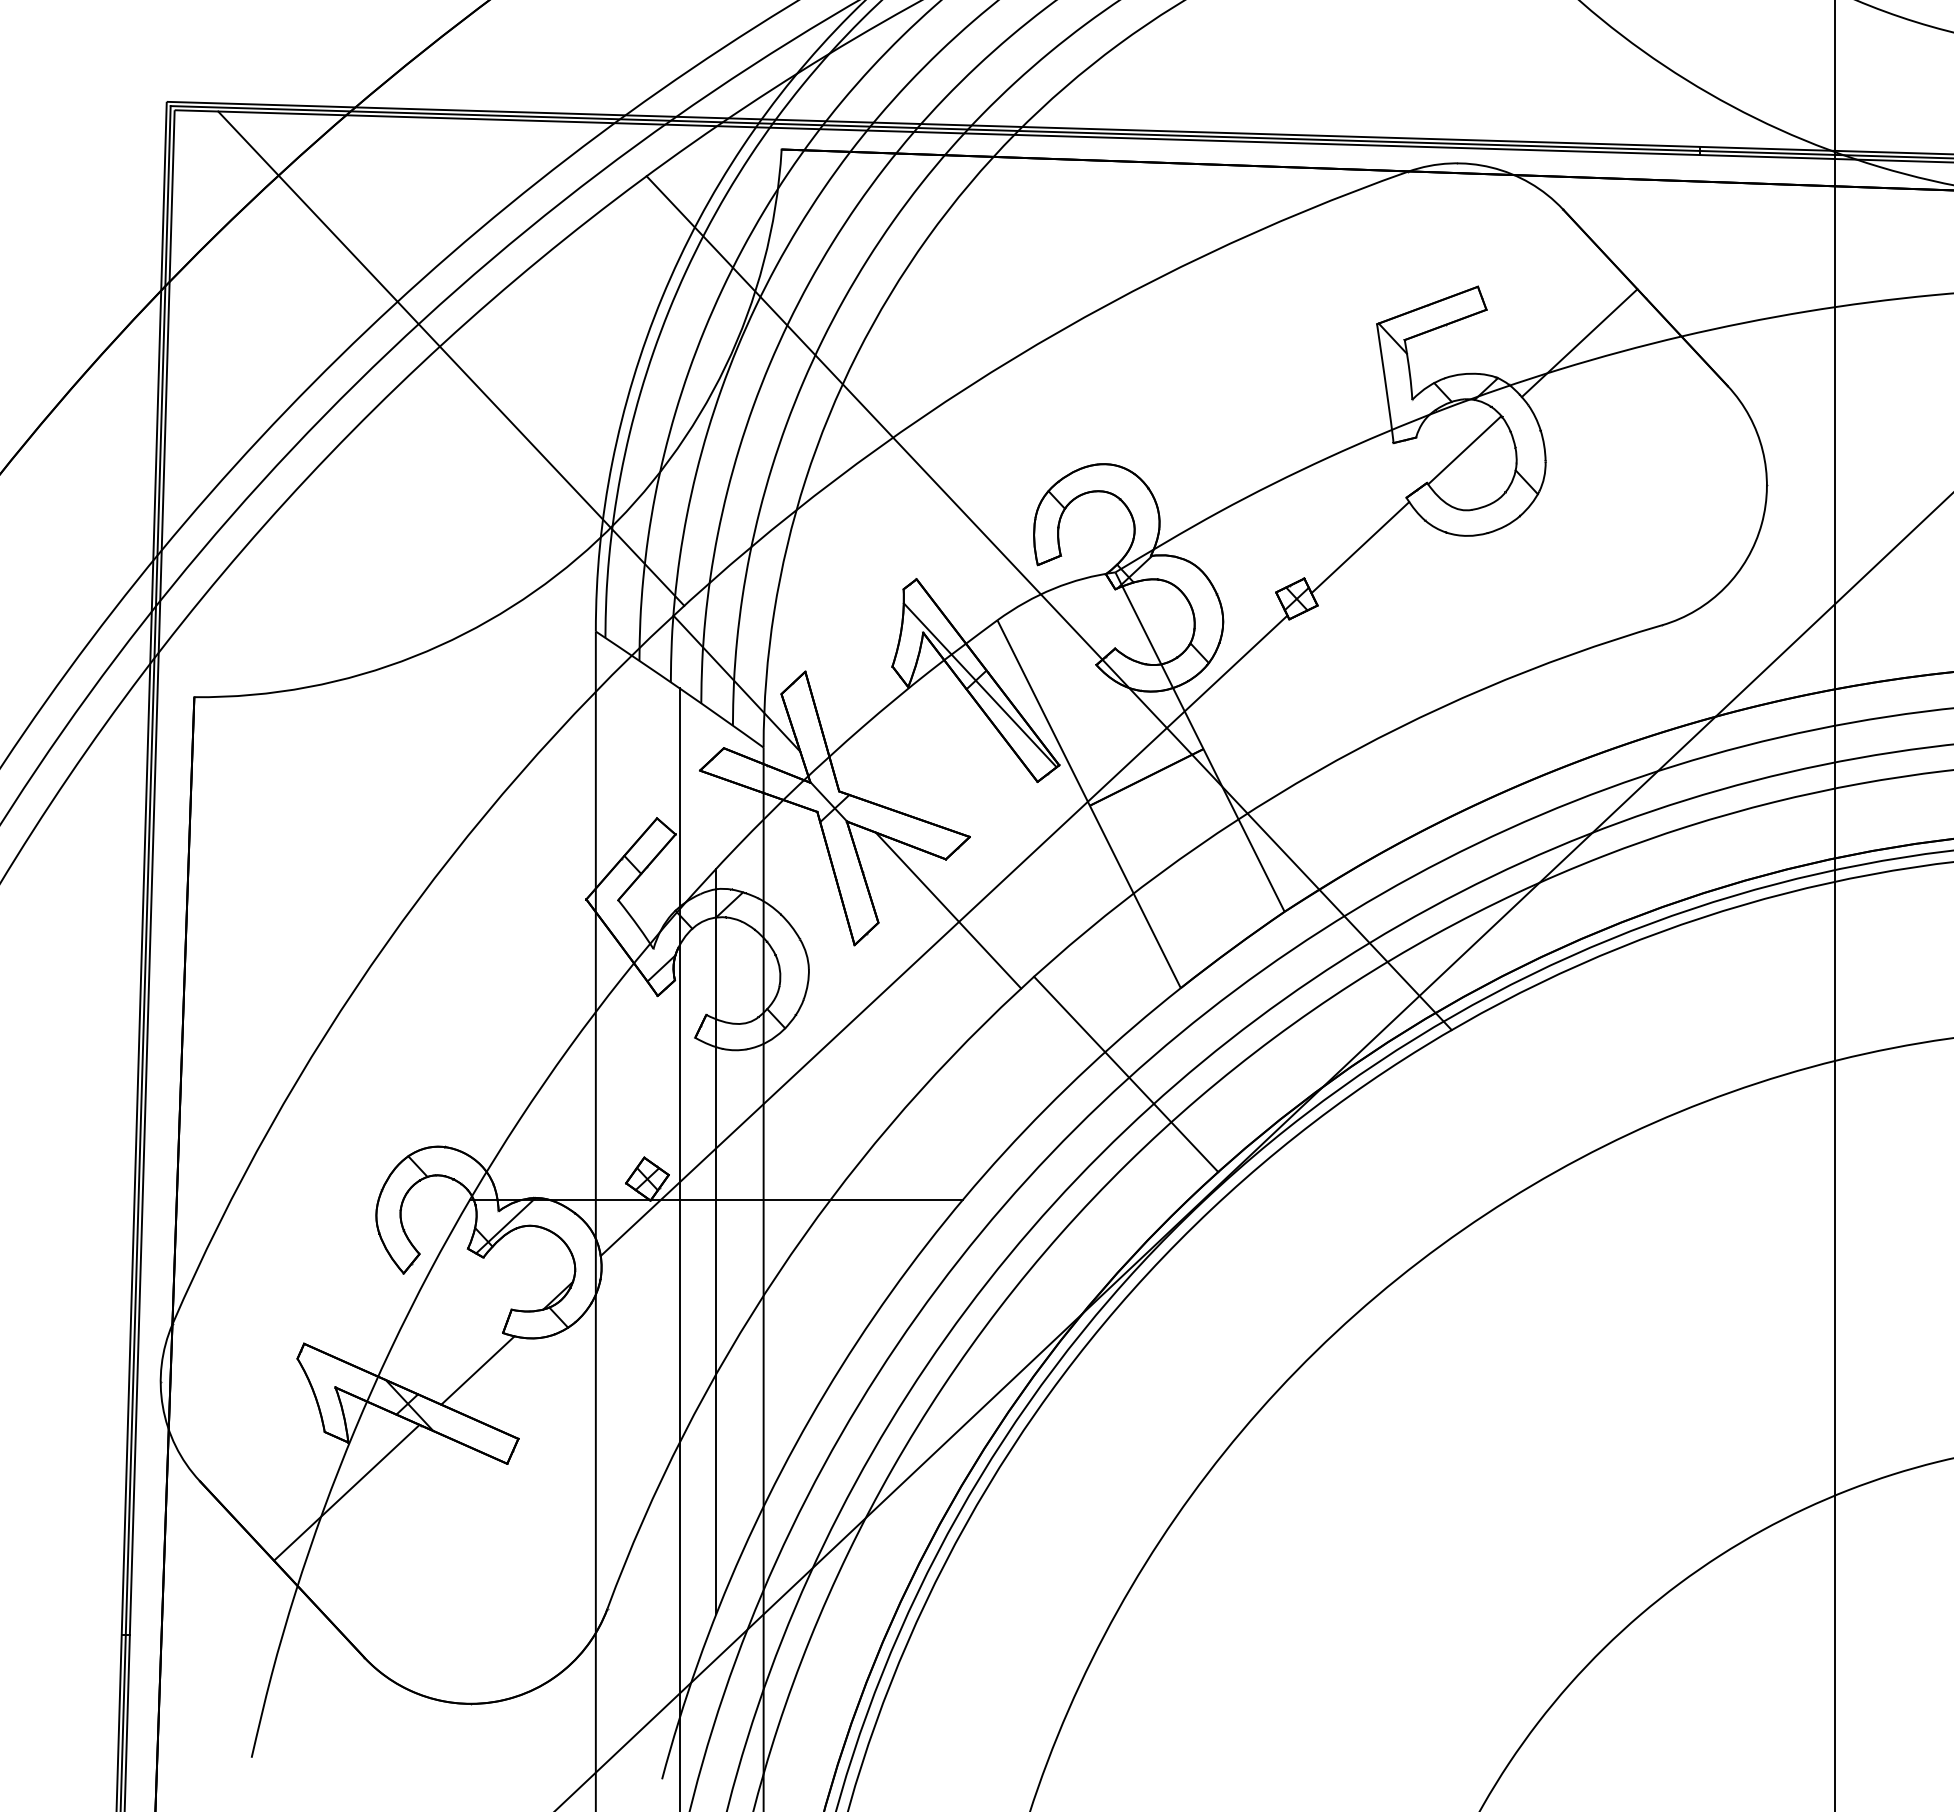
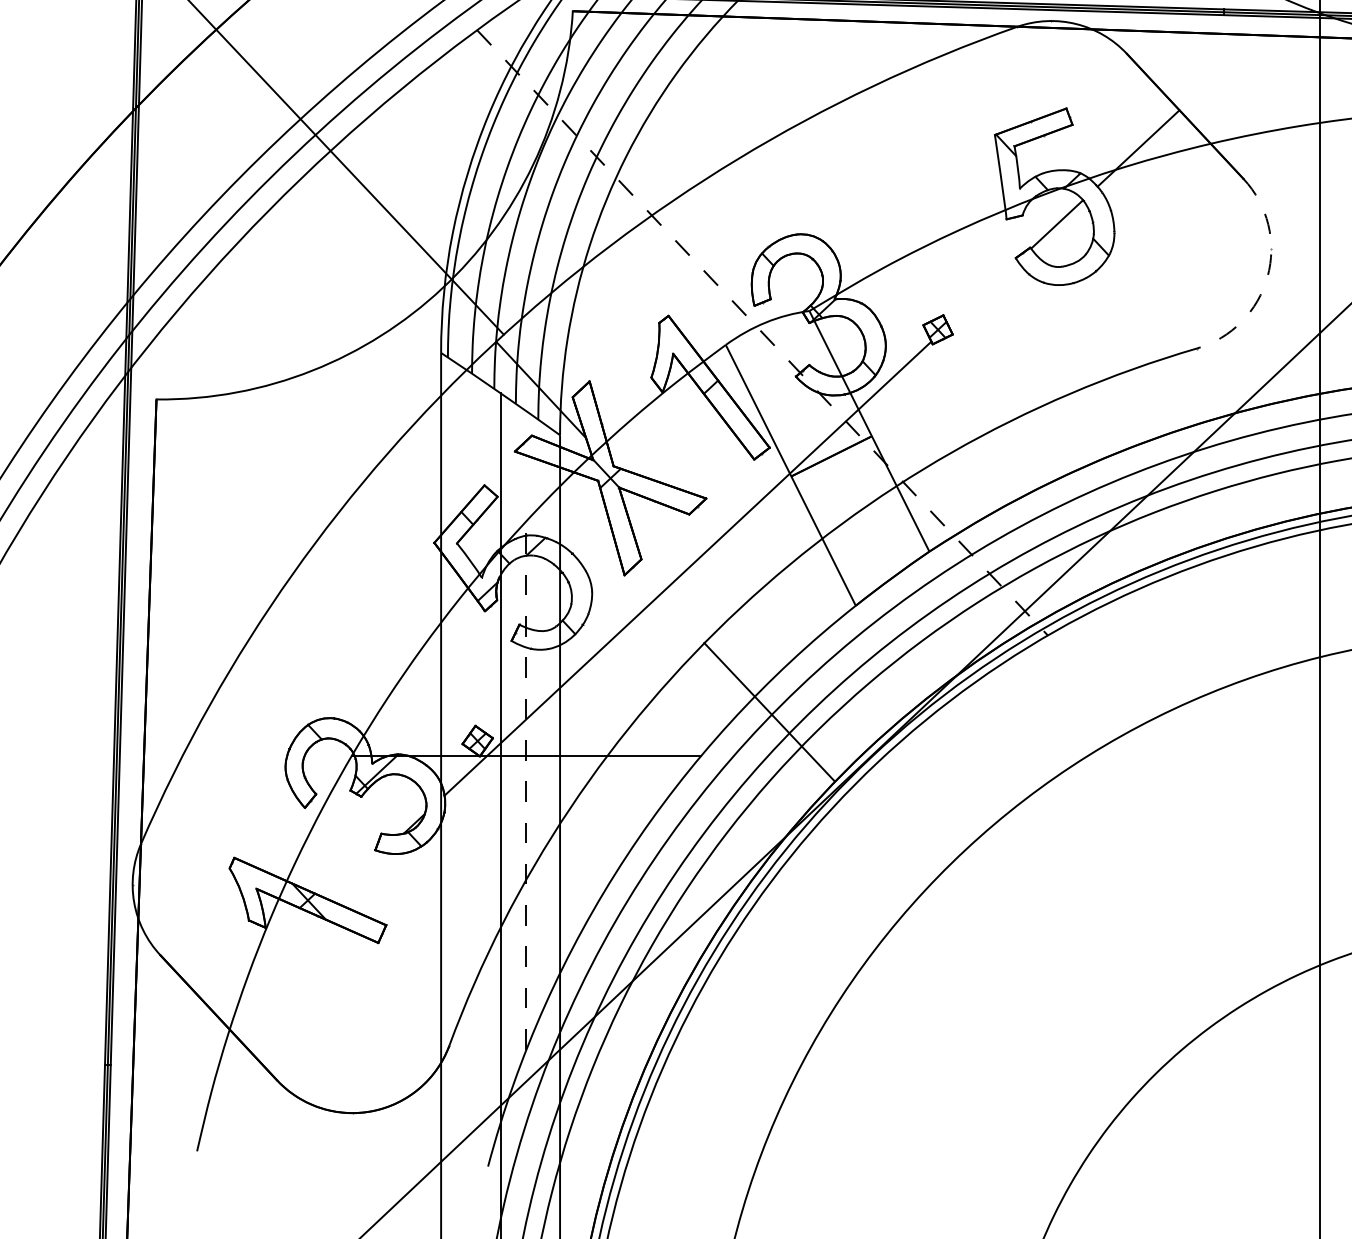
arc: (1761, 524) -> (1267, 277), solid -> dashed
line: (1360, 547) -> (983, 293), removed
line: (1049, 603) -> (762, 333), solid -> dashed
line: (979, 685) -> (713, 391), removed
line: (948, 910) -> (691, 550), removed
line: (1126, 1074) -> (769, 712), moved
line: (716, 1241) -> (526, 785), solid -> dashed
line: (477, 1370) -> (357, 876), removed
line: (346, 1492) -> (264, 963), removed

